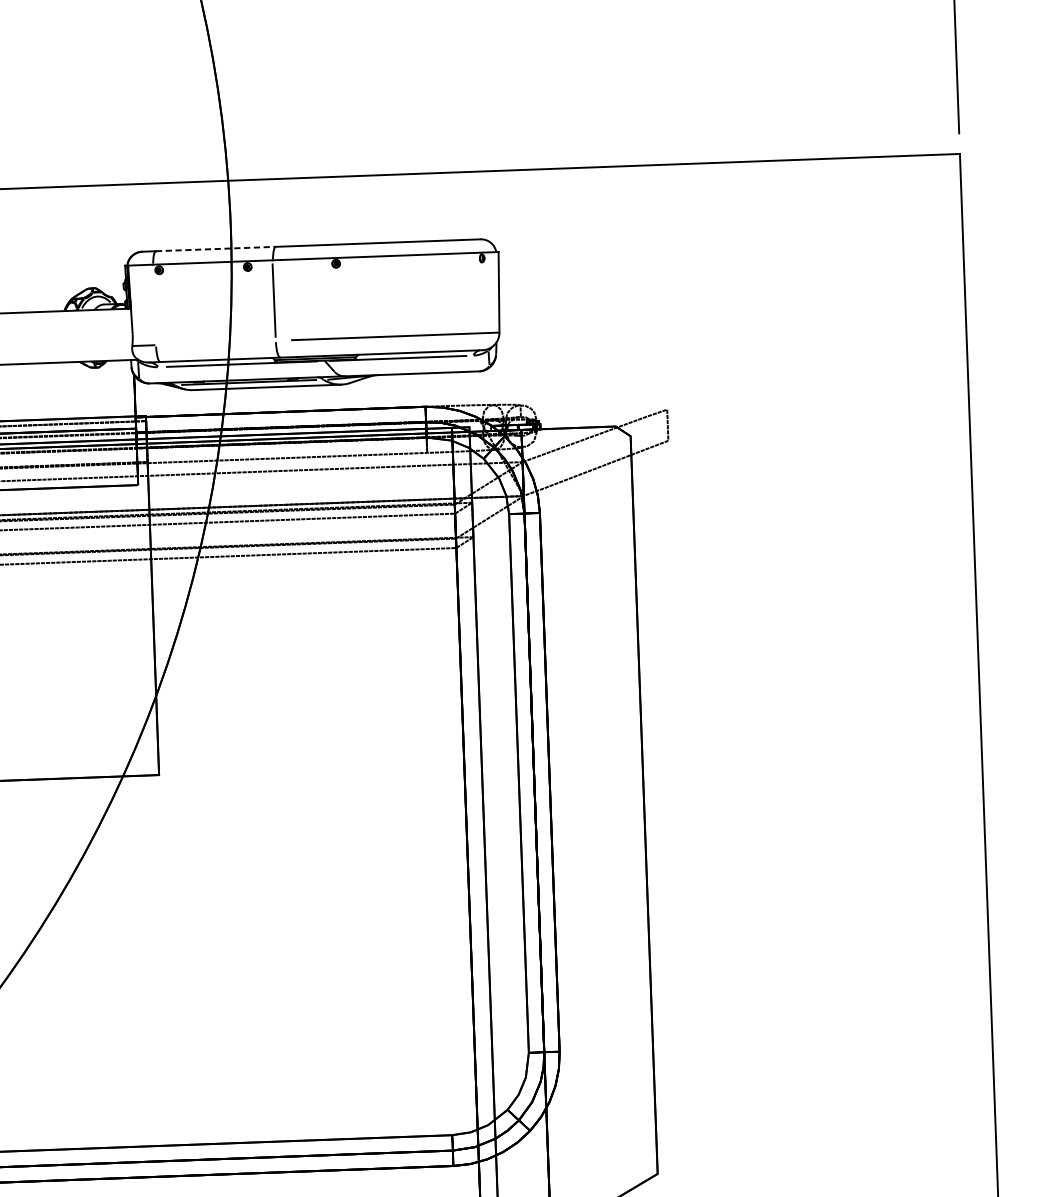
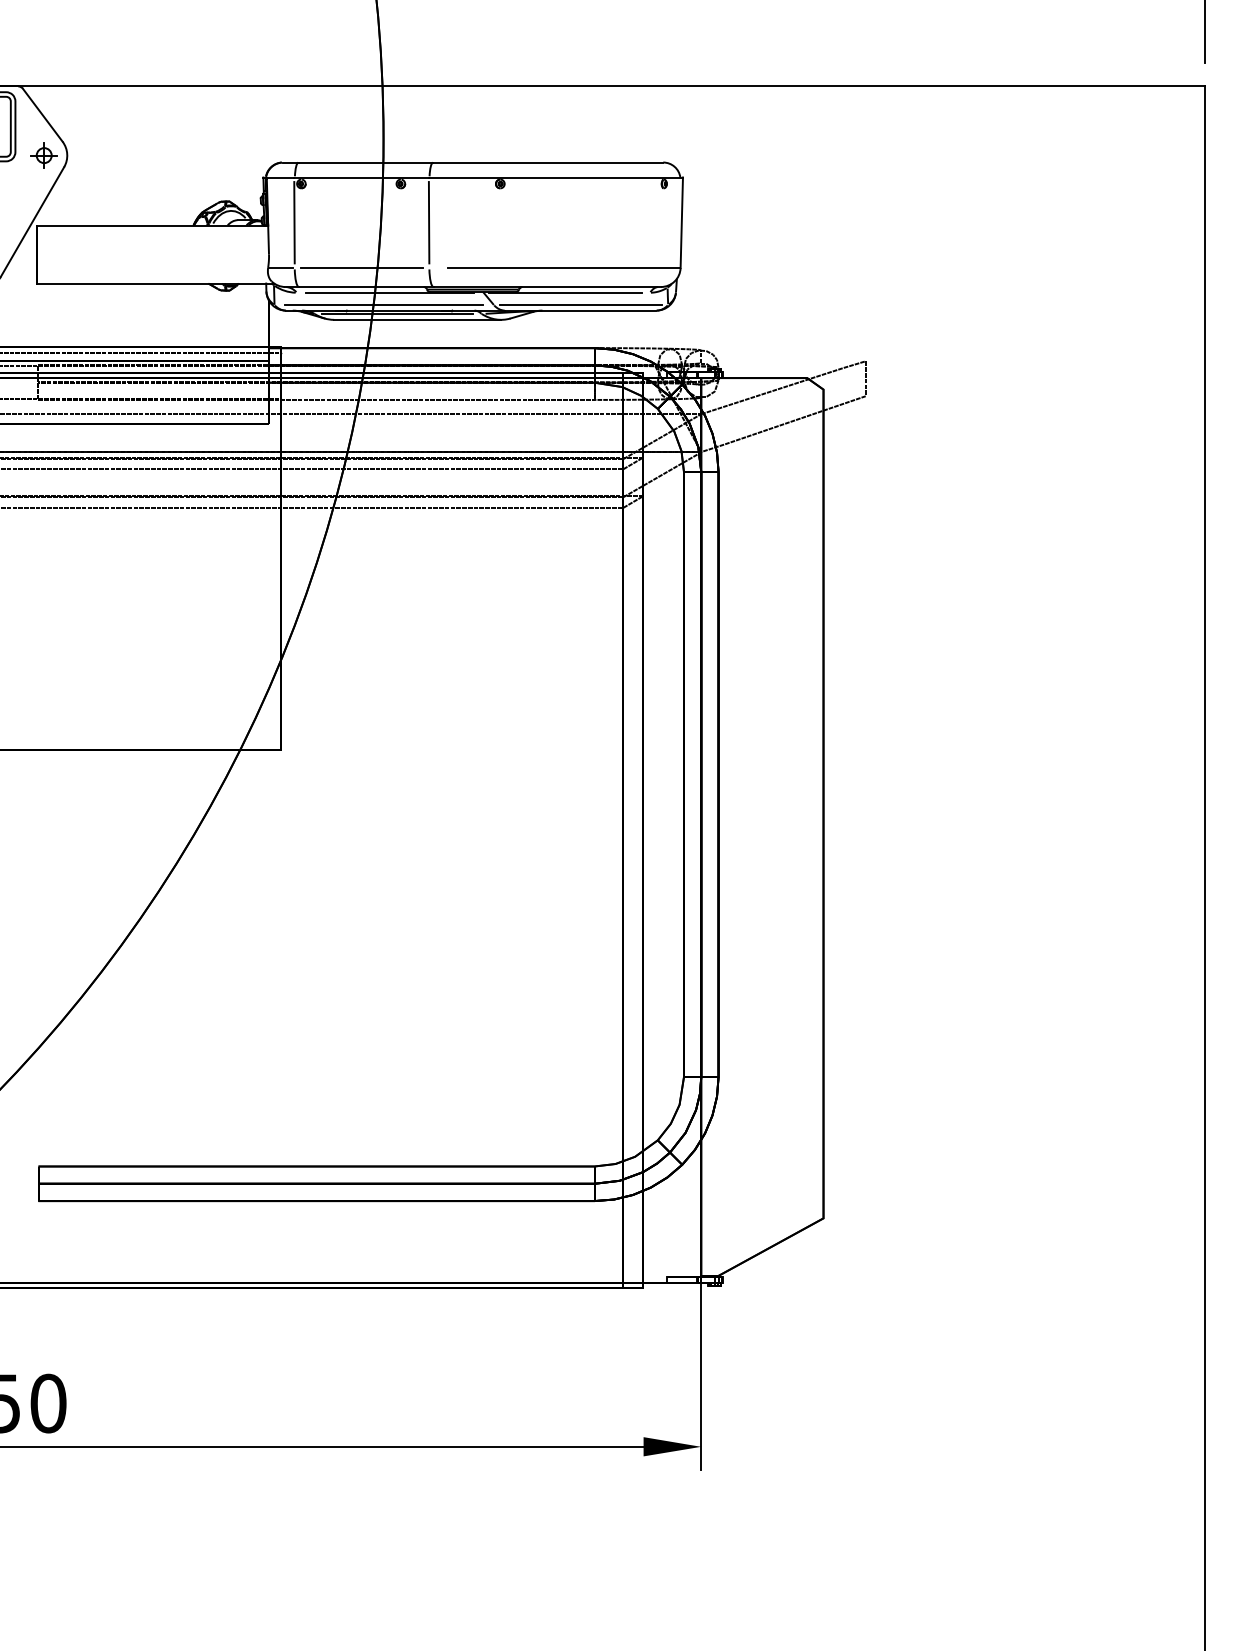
line: (216, 249) -> (366, 162), dashed -> solid
line: (154, 304) -> (294, 222), added
line: (215, 342) -> (361, 267), added
line: (411, 368) -> (580, 304), added
line: (236, 374) -> (383, 304), added

